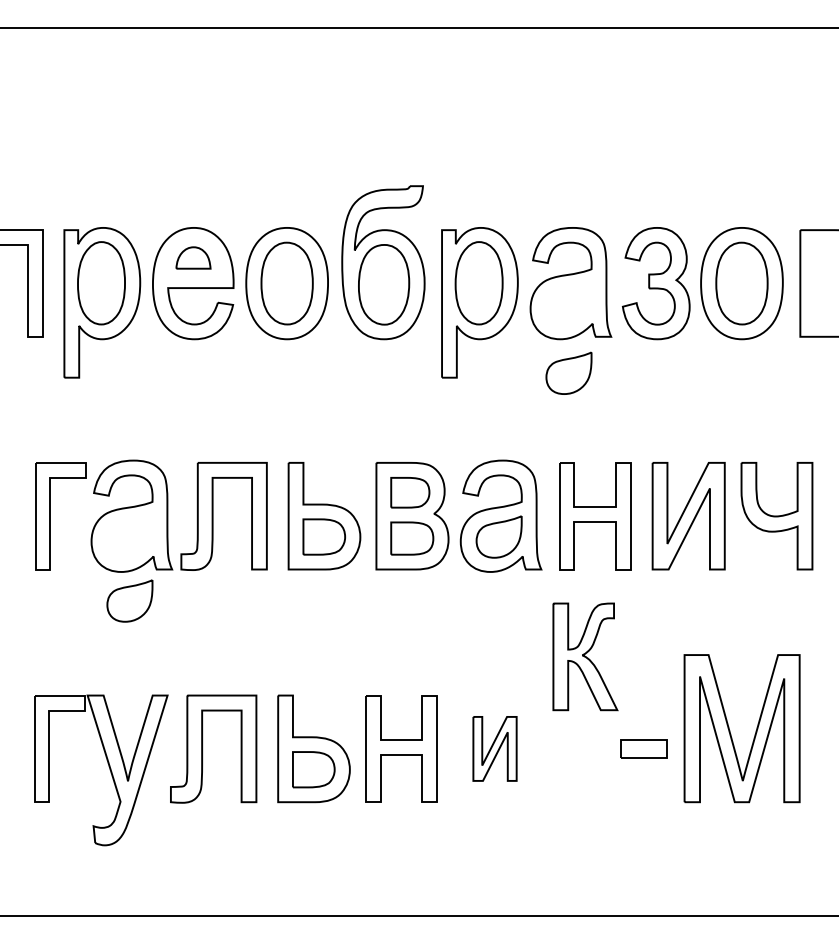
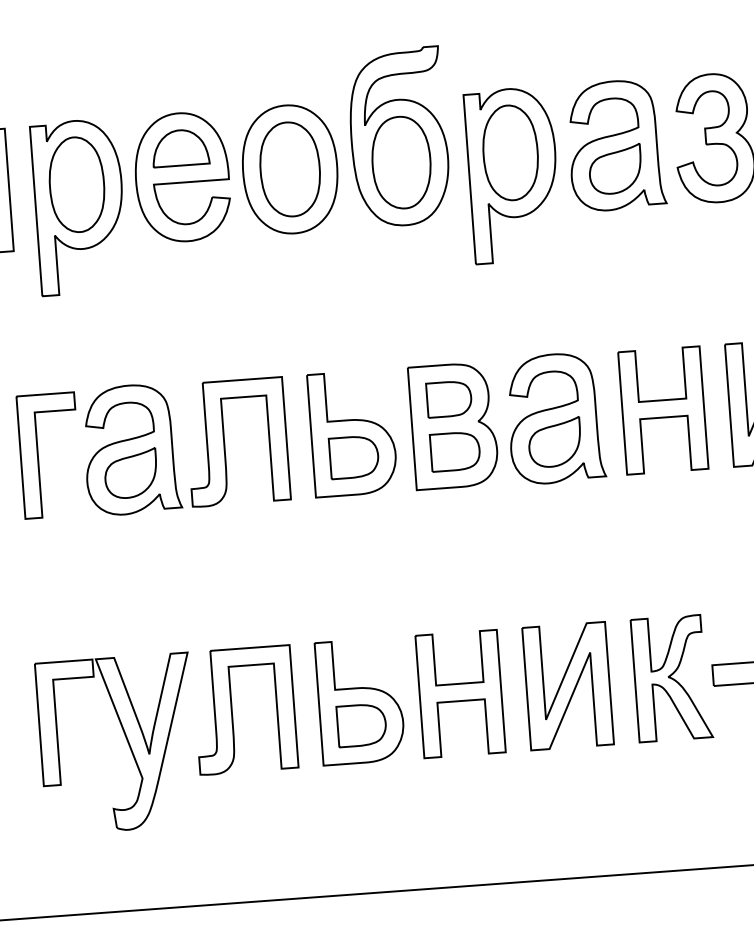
part: (193, 257) -> (180, 147), size x1.43
part: (568, 372) -> (614, 168), moved
part: (129, 600) -> (130, 473), moved
part: (585, 656) -> (671, 678), moved
part: (494, 748) -> (567, 685), size x1.67

